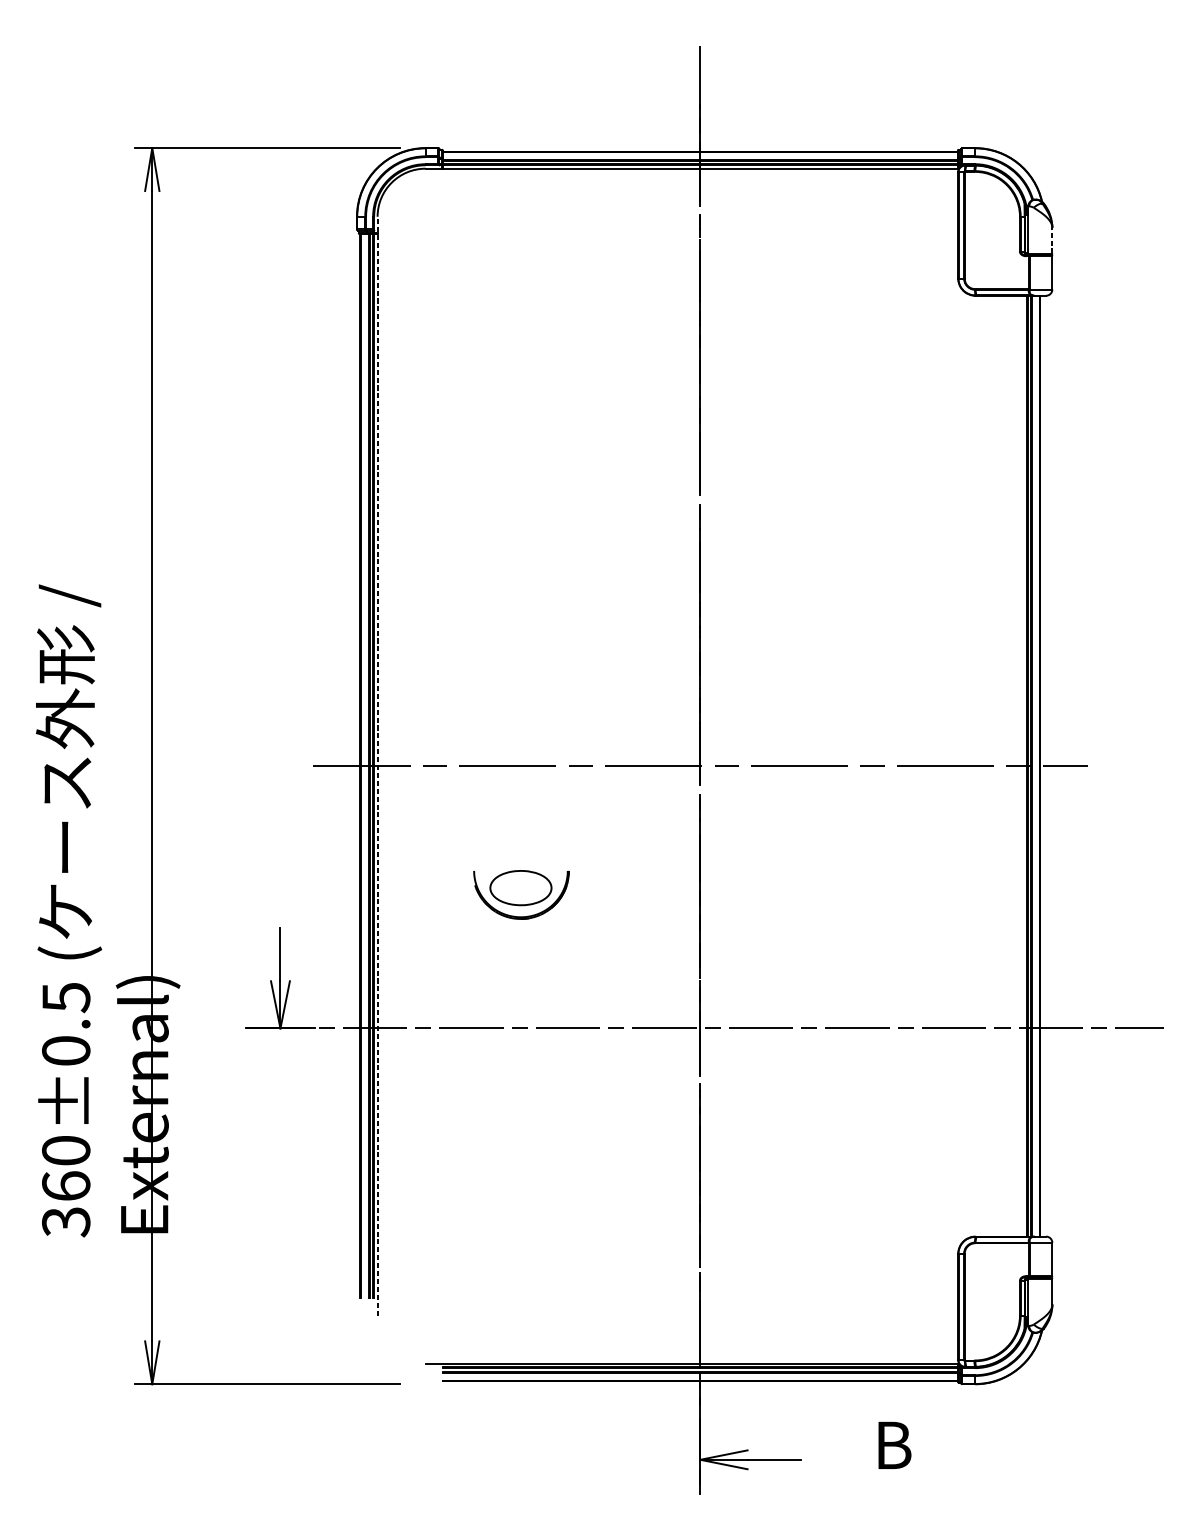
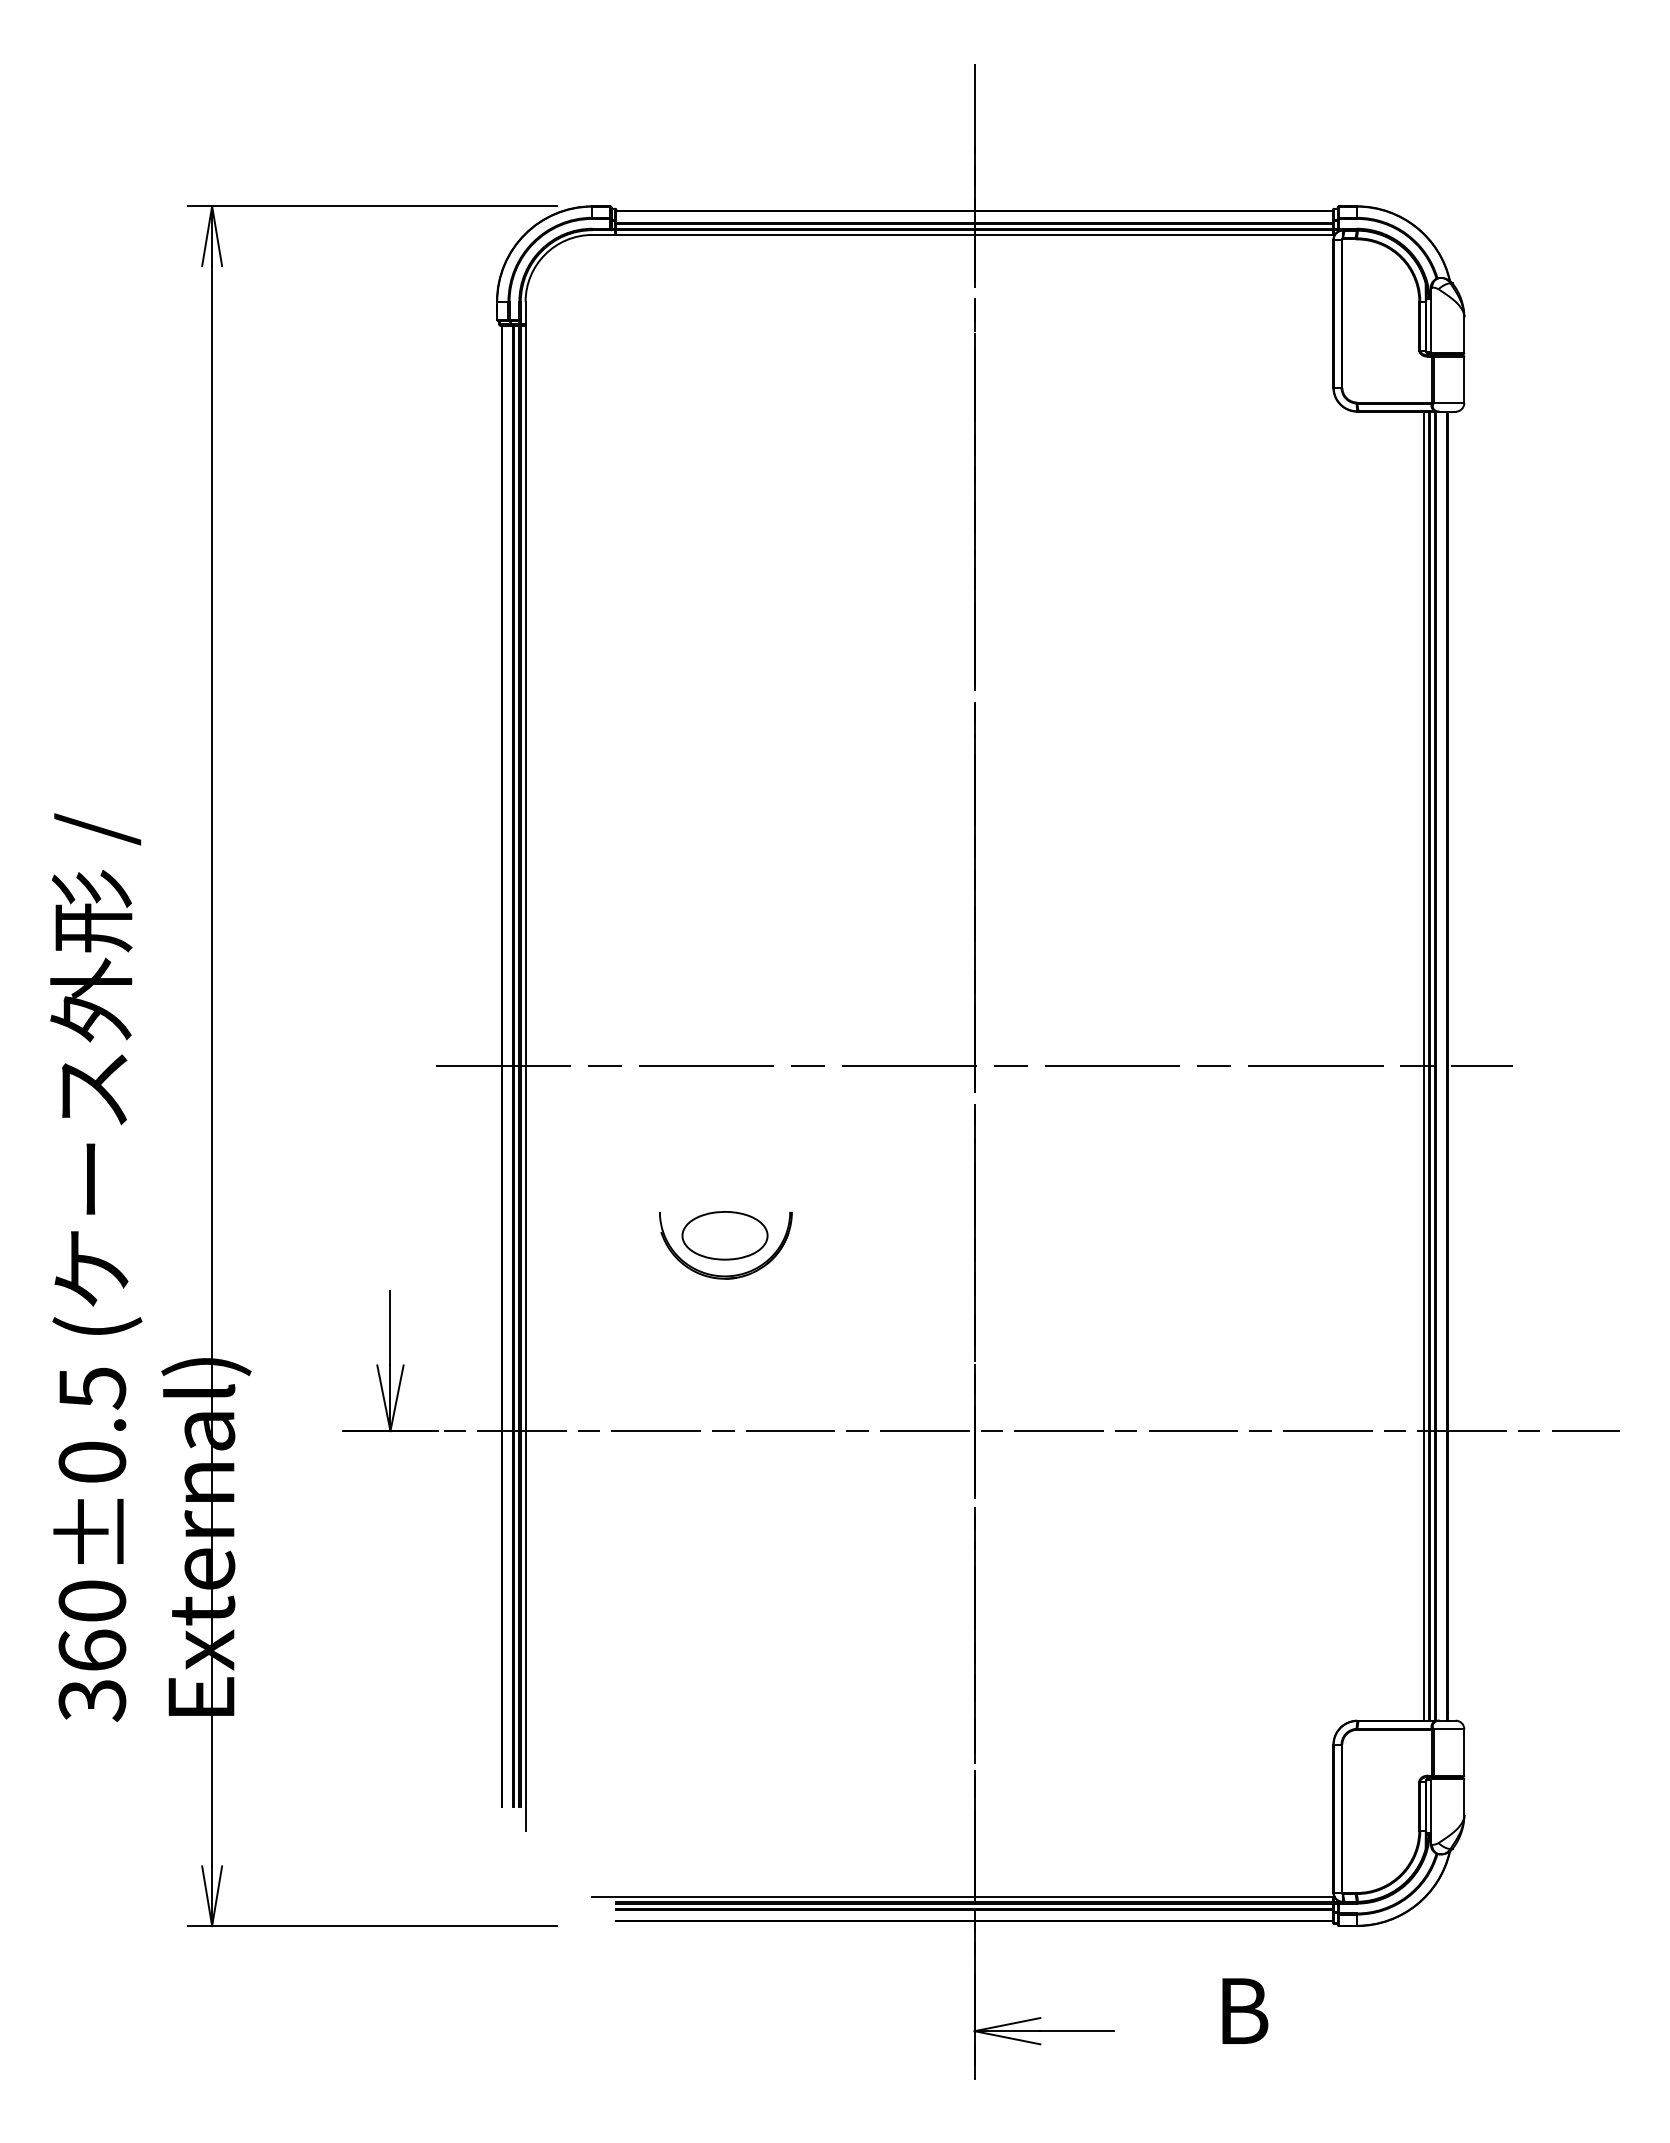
line: (1052, 240) -> (1464, 335), dashed -> solid
line: (377, 765) -> (525, 1065), dashed -> solid
line: (1023, 765) -> (1423, 1065), added

